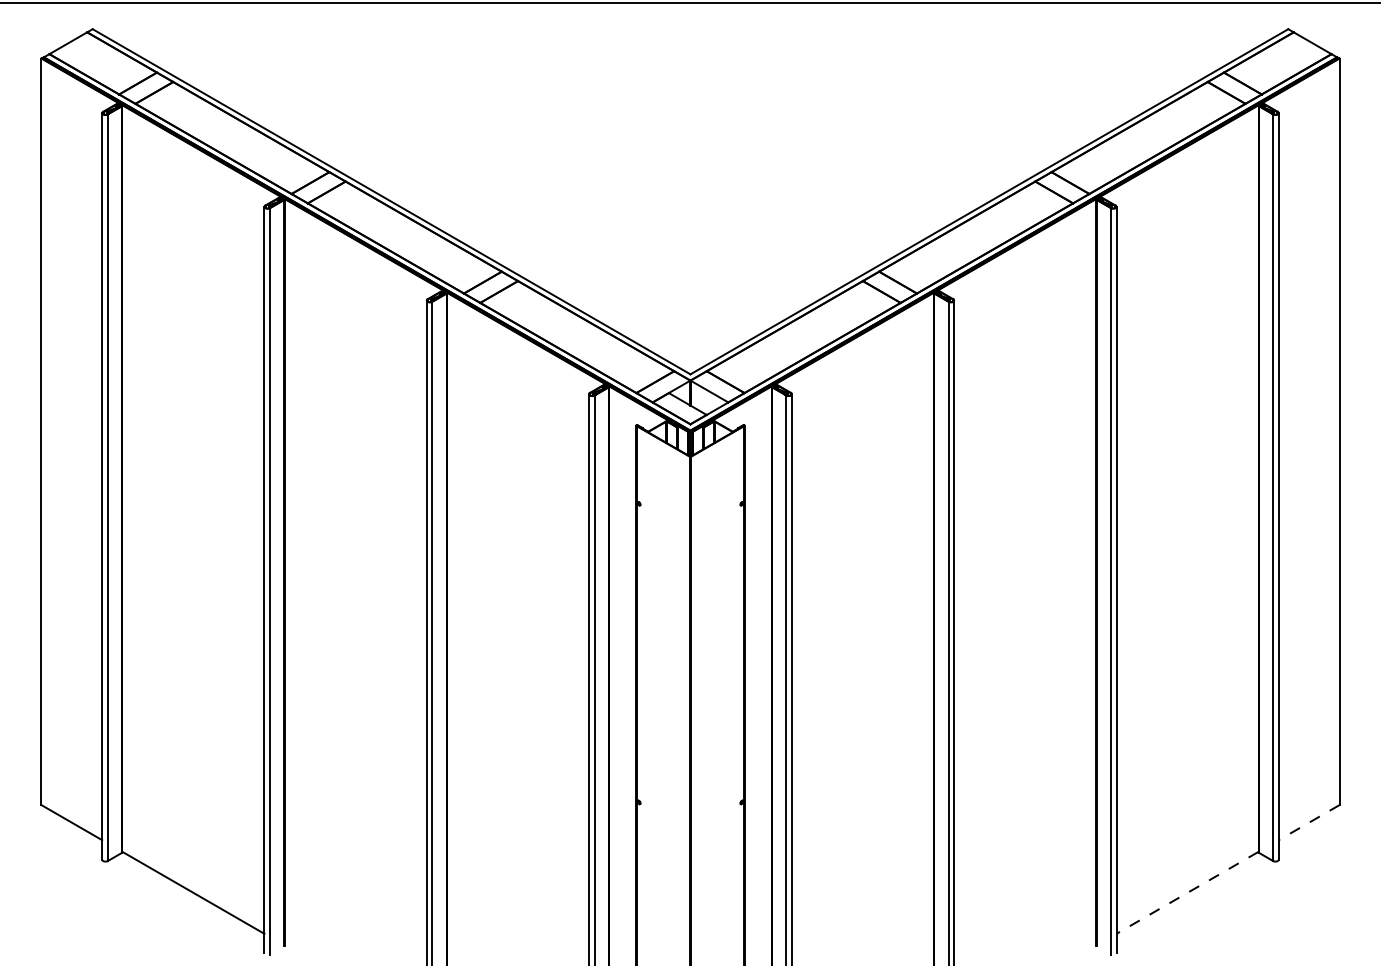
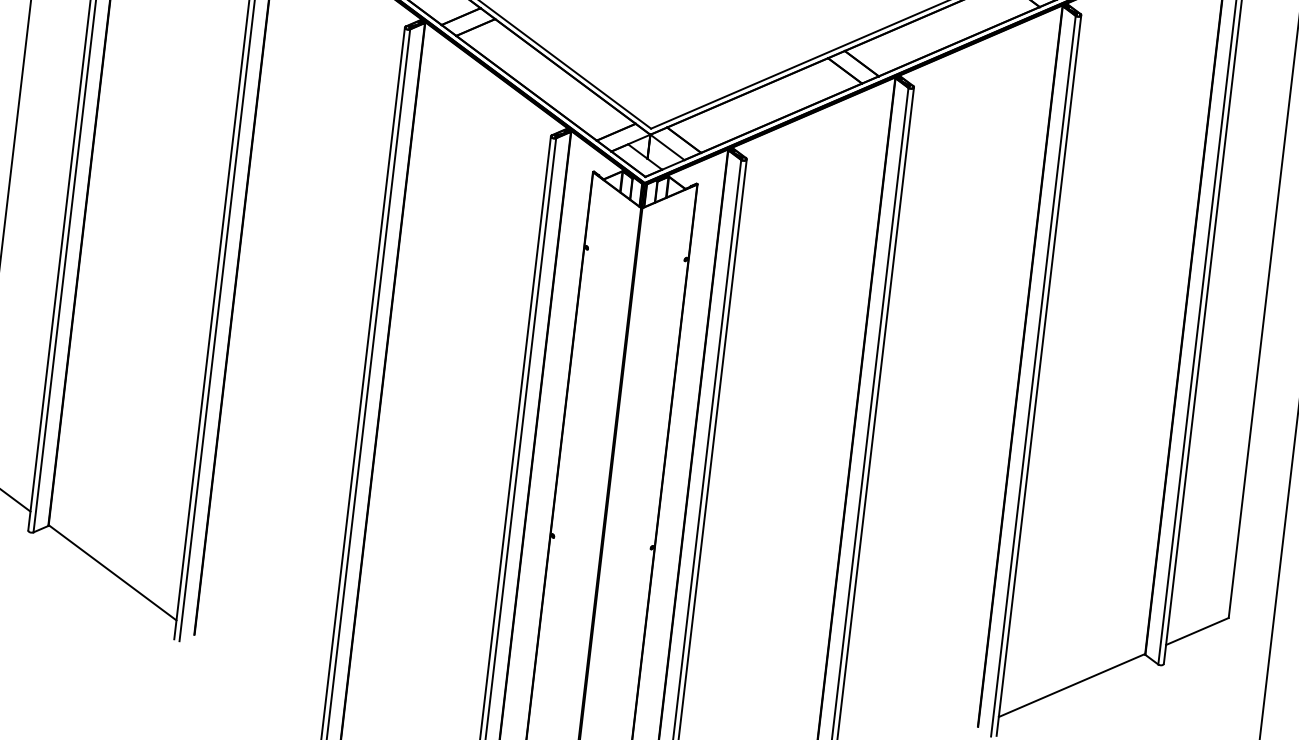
line: (1308, 822) -> (1196, 631), dashed -> solid
line: (1187, 892) -> (1072, 685), dashed -> solid

